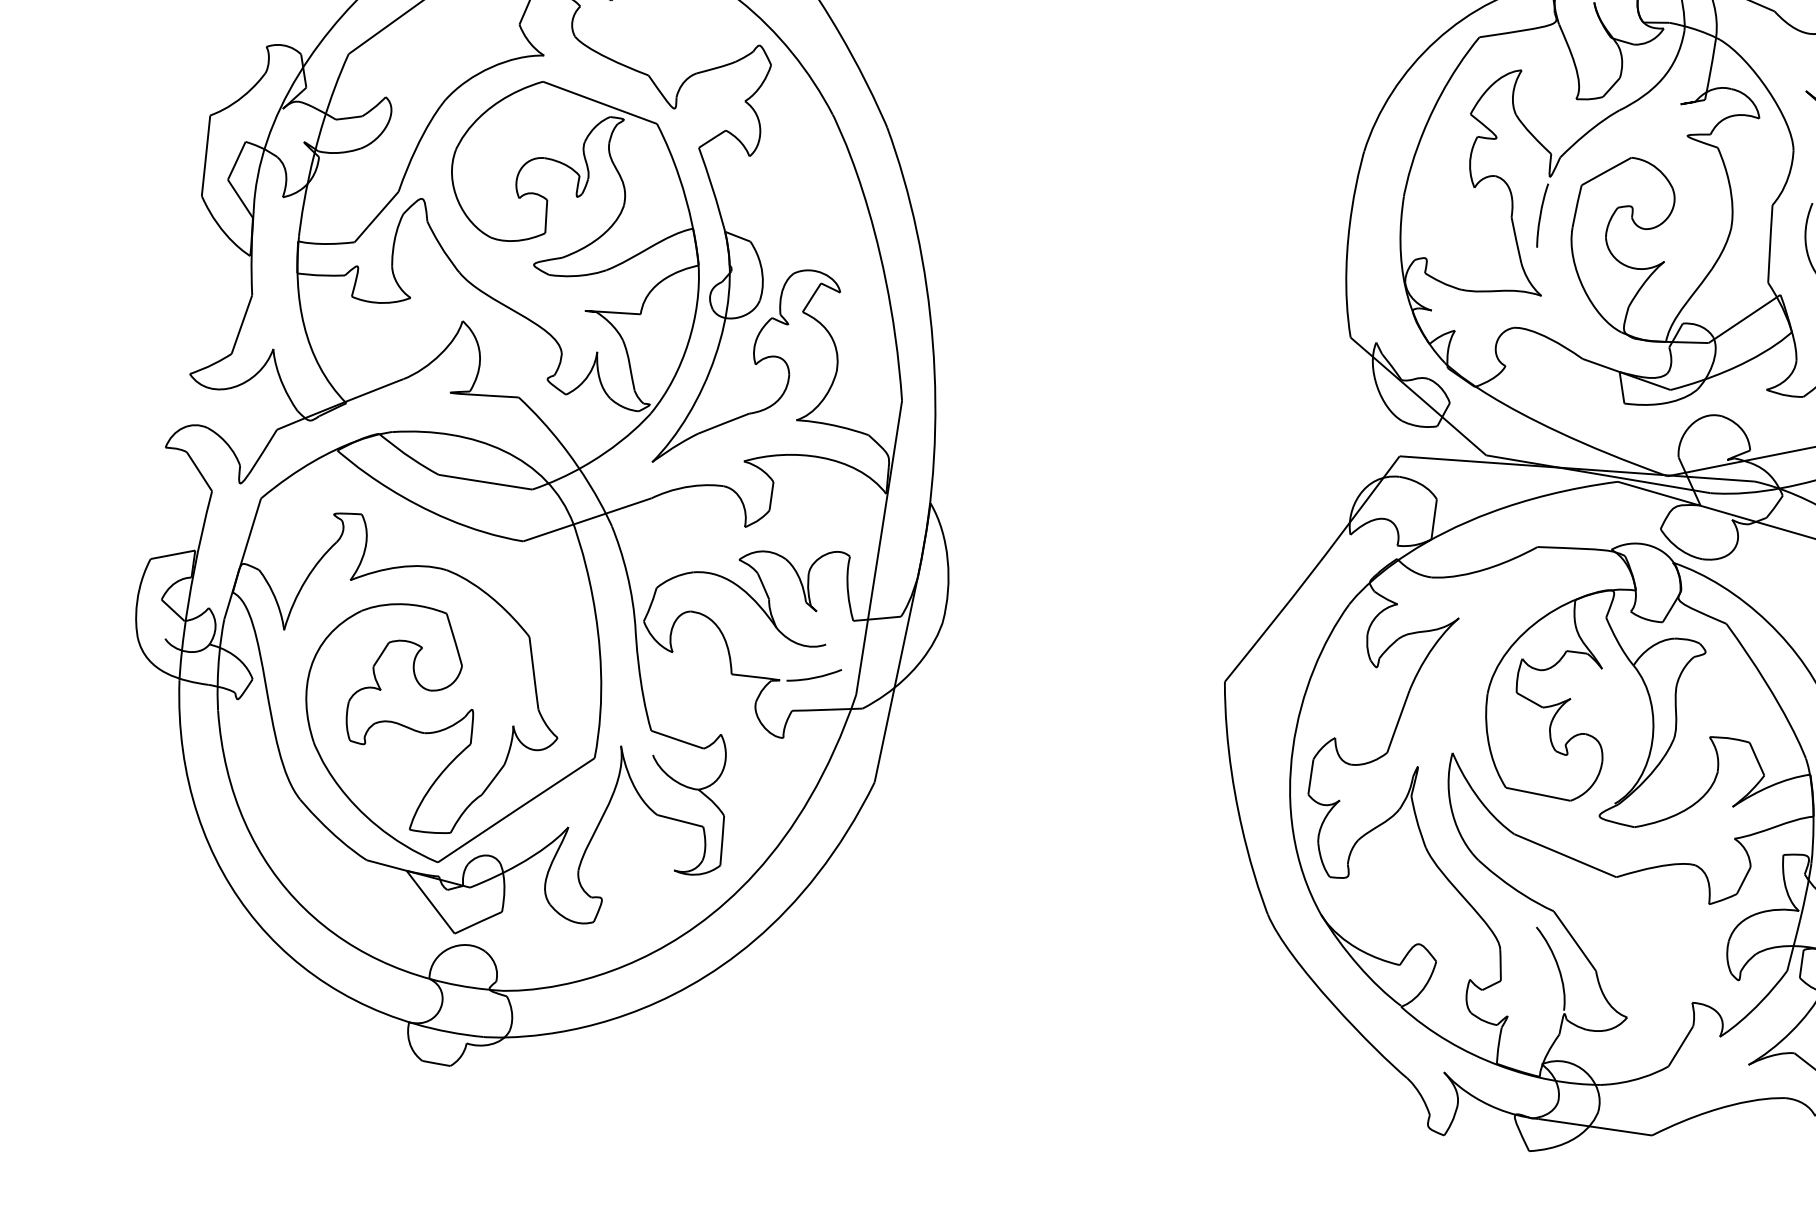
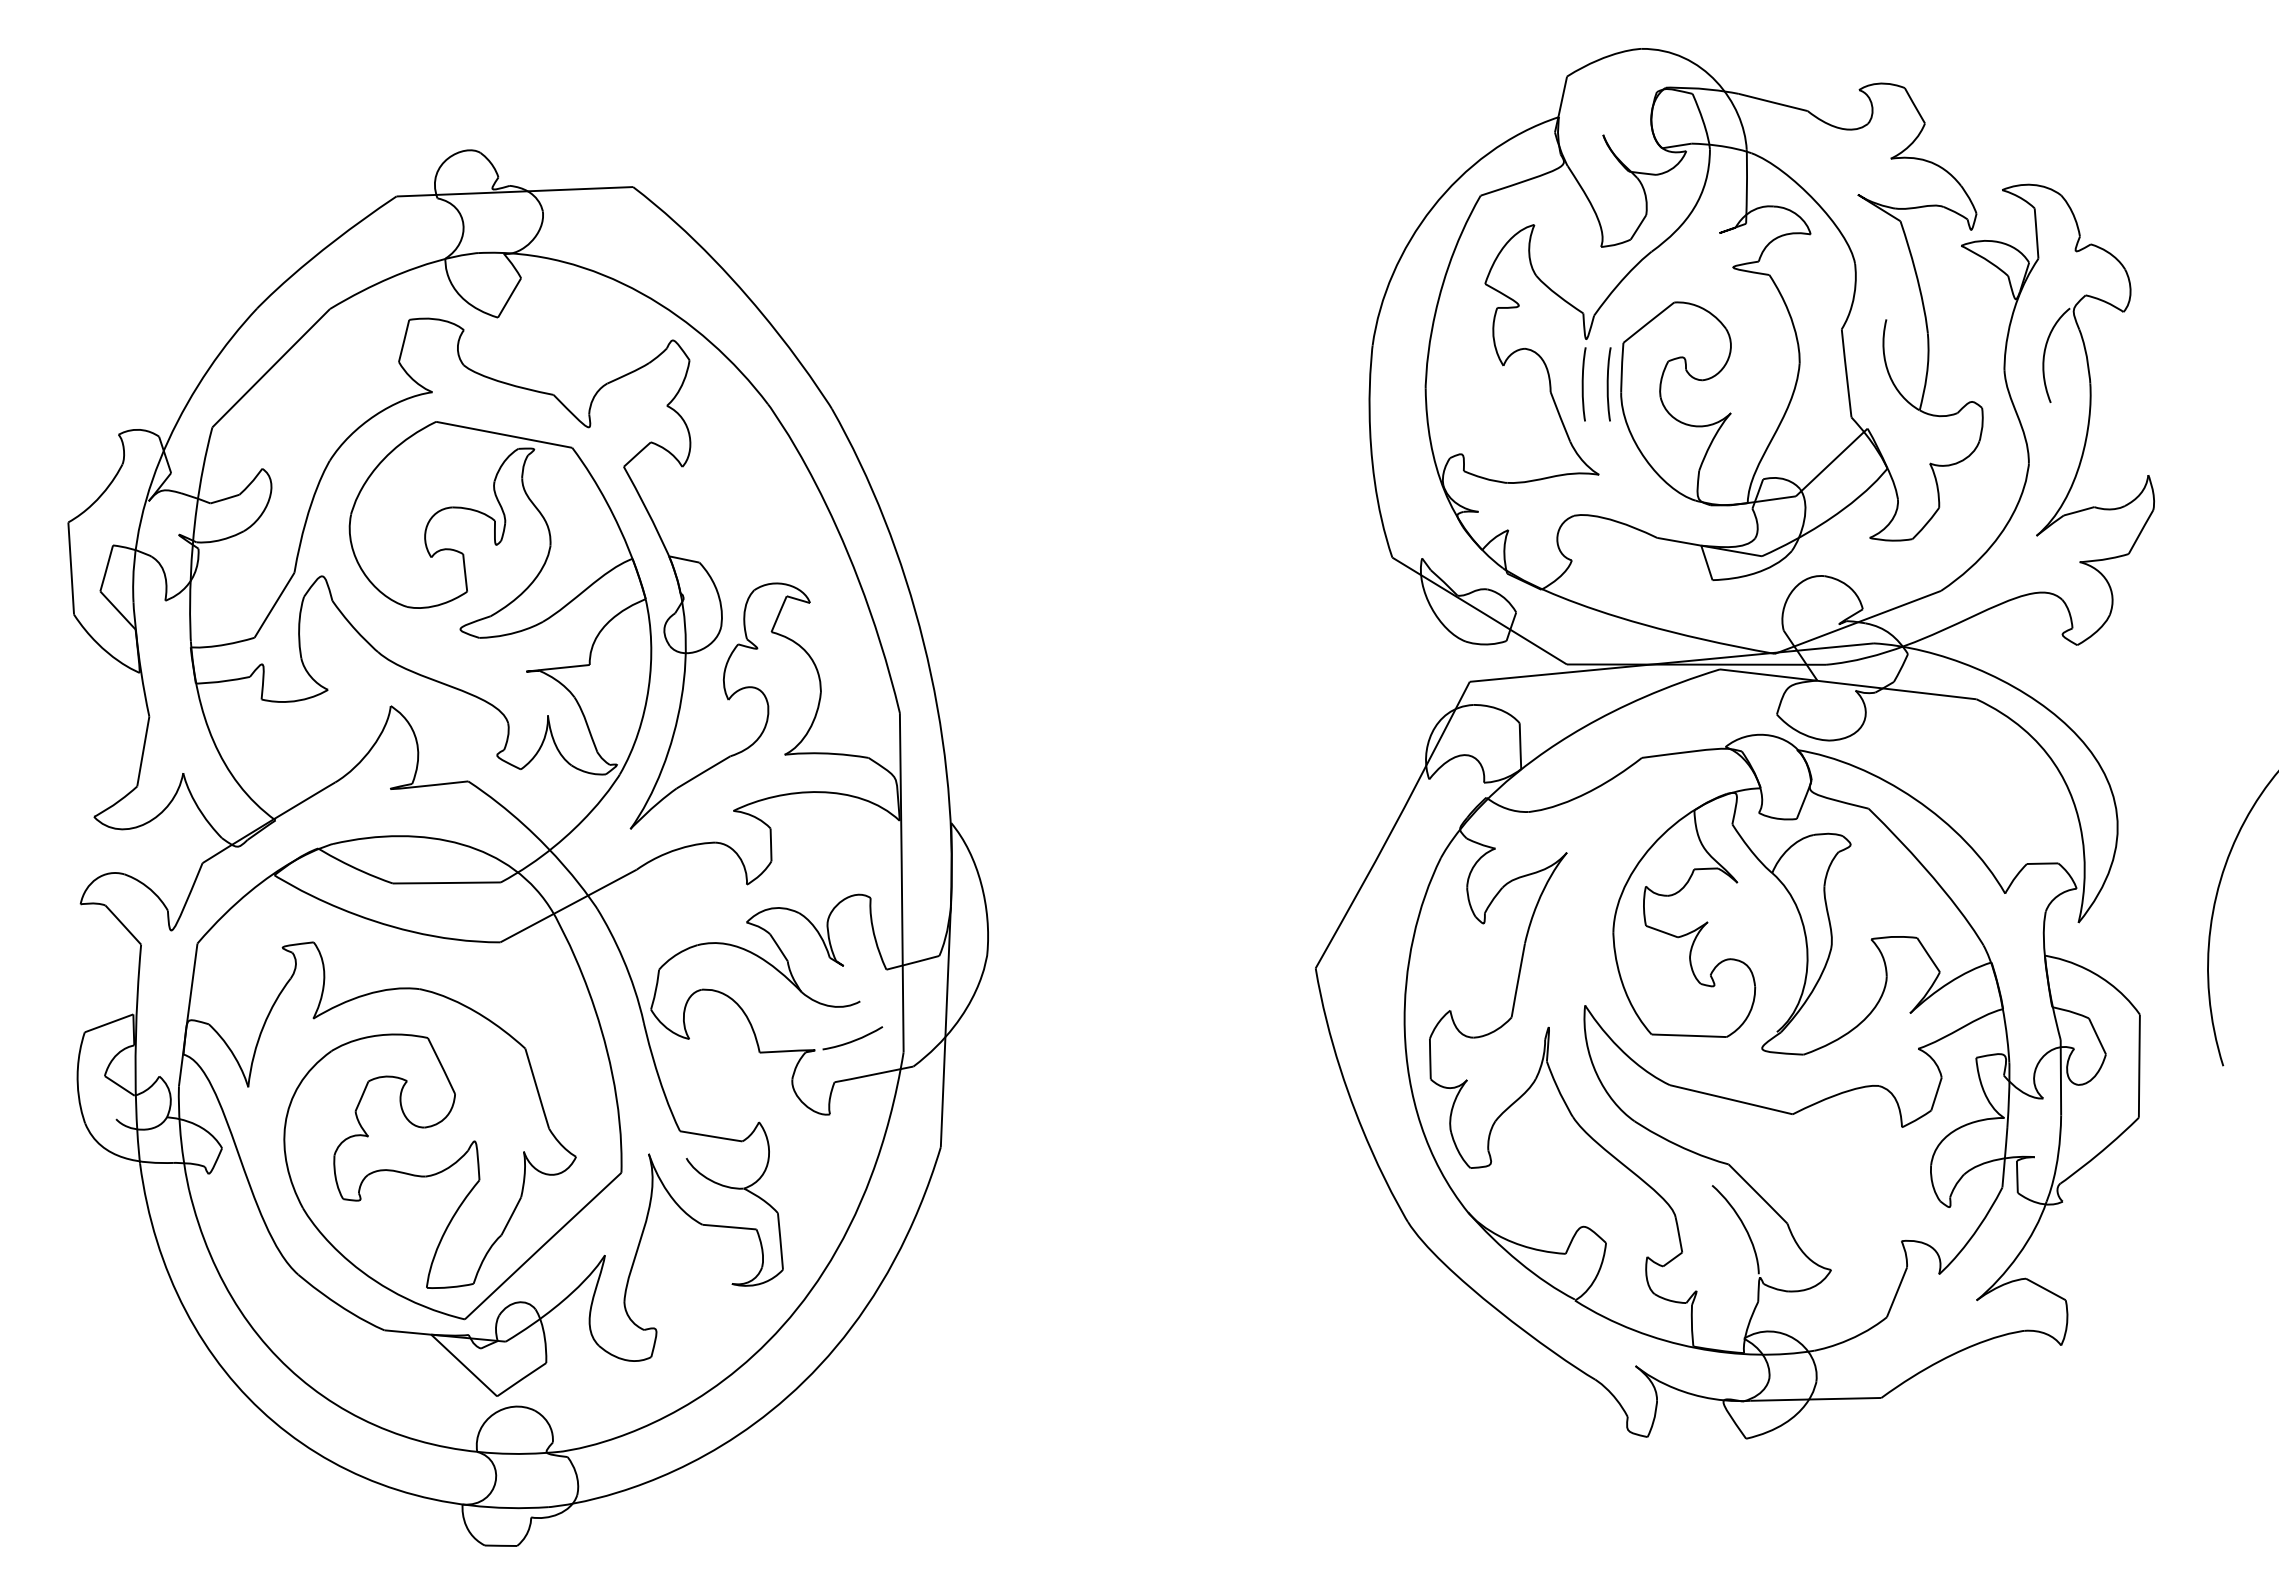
curve: (1562, 219) -> (1608, 384), added

